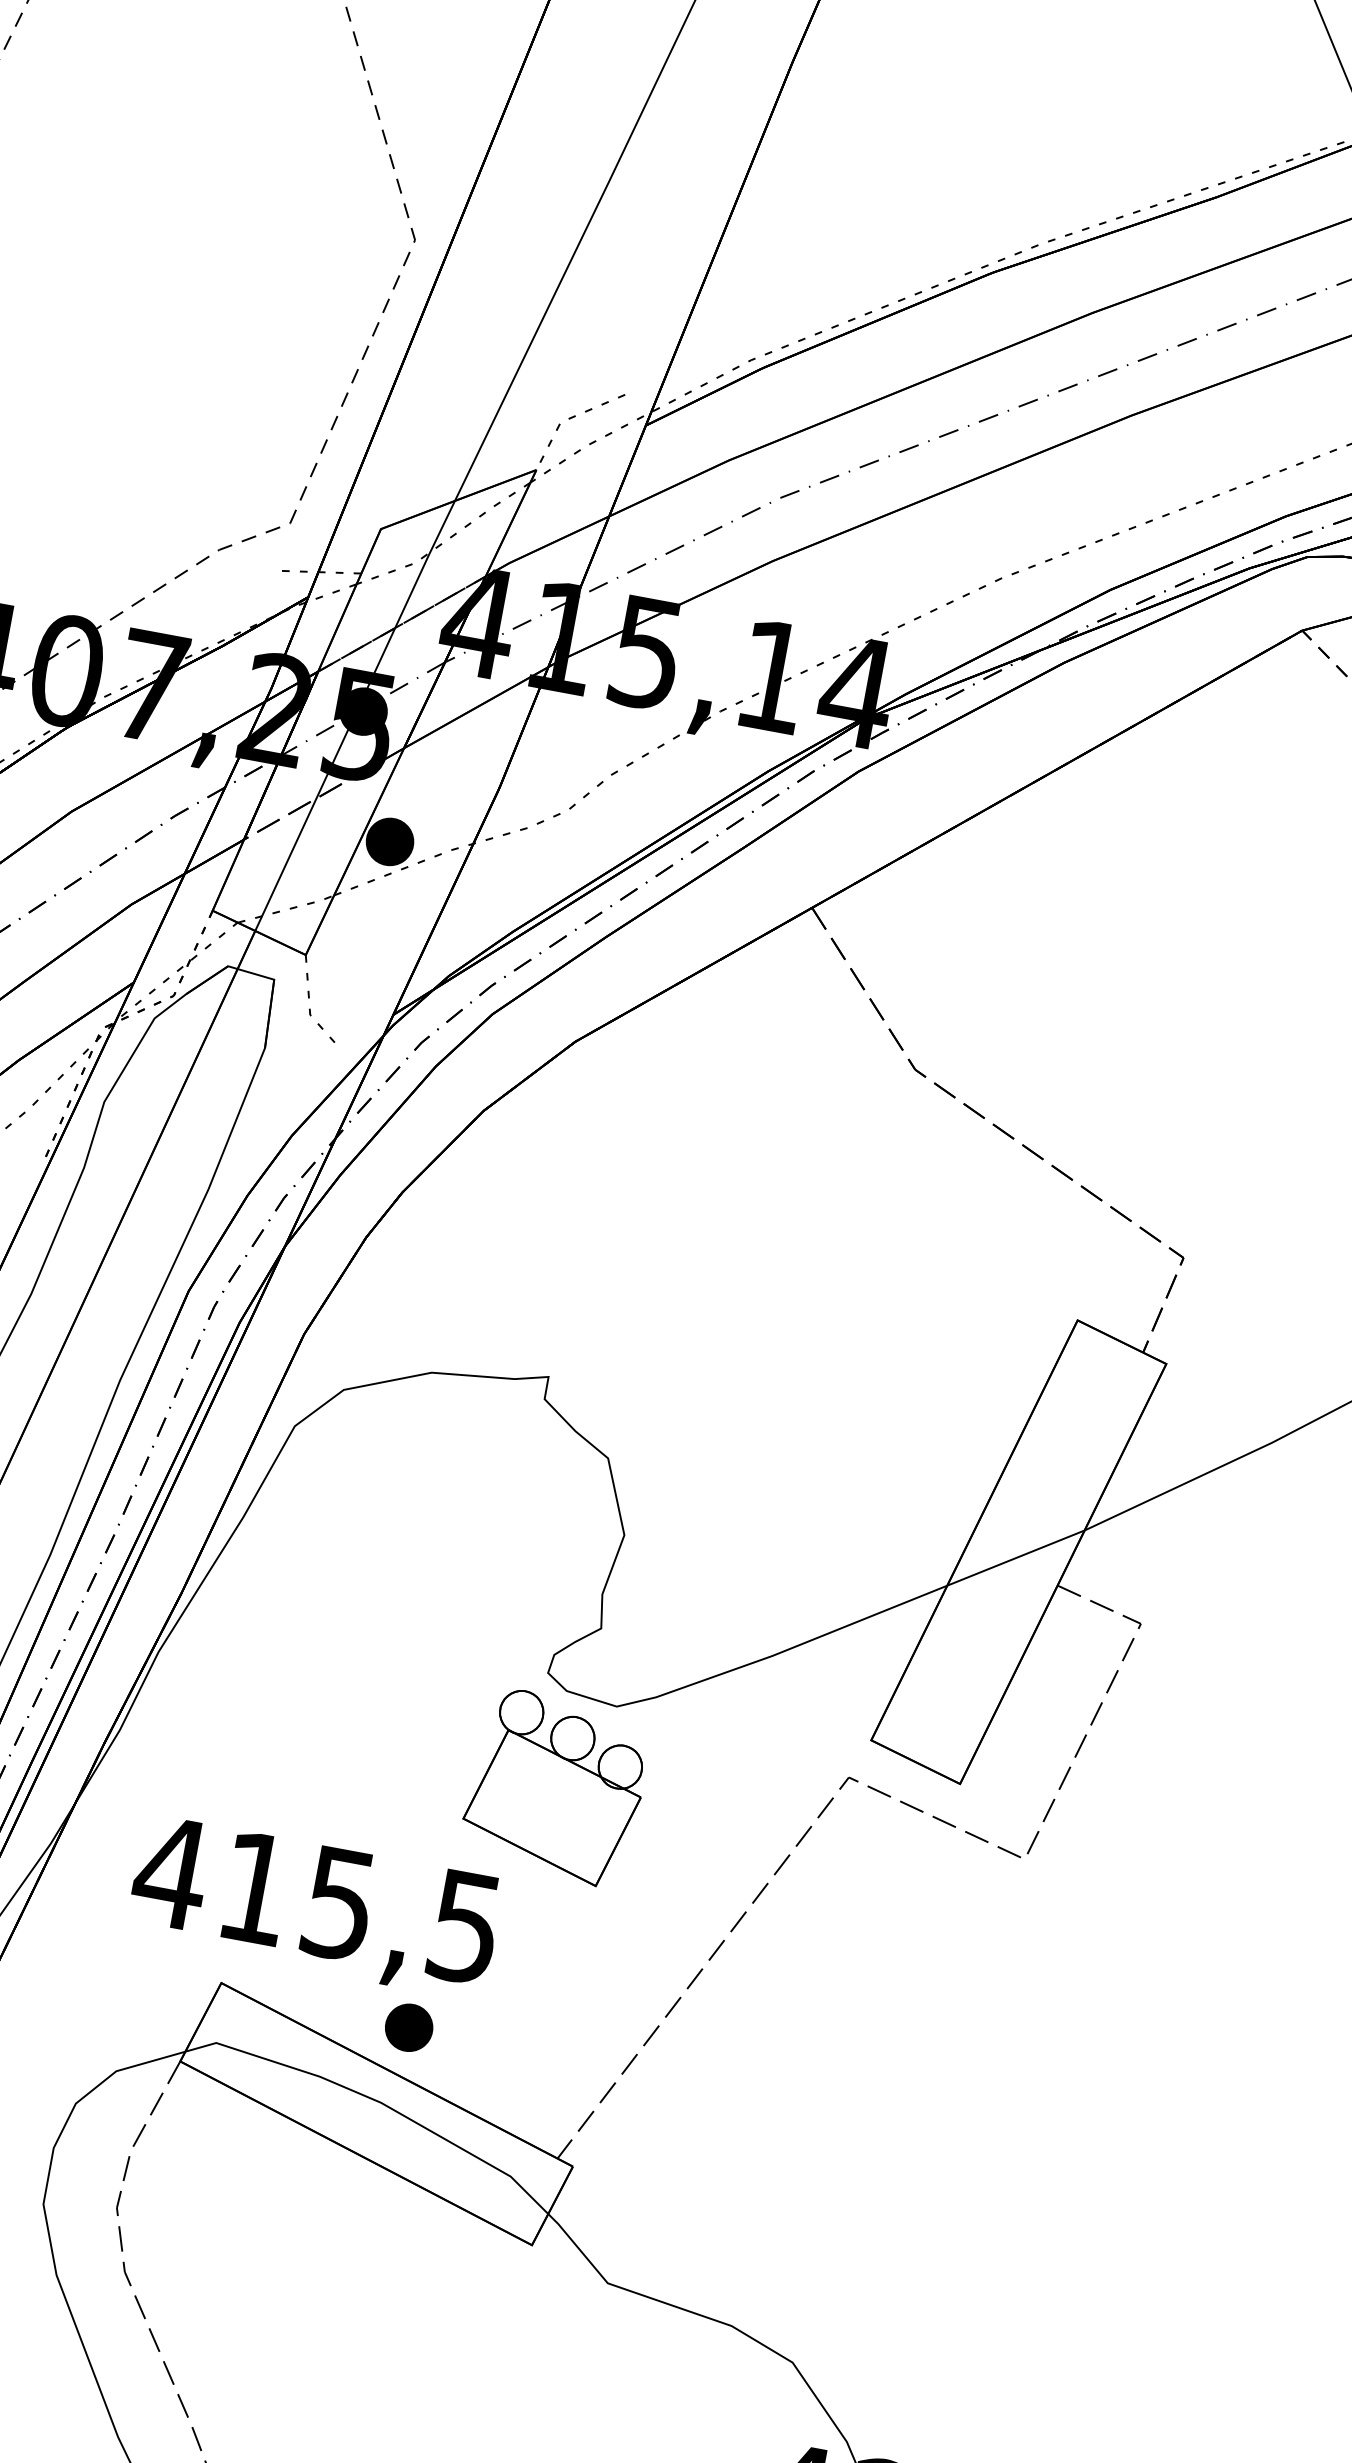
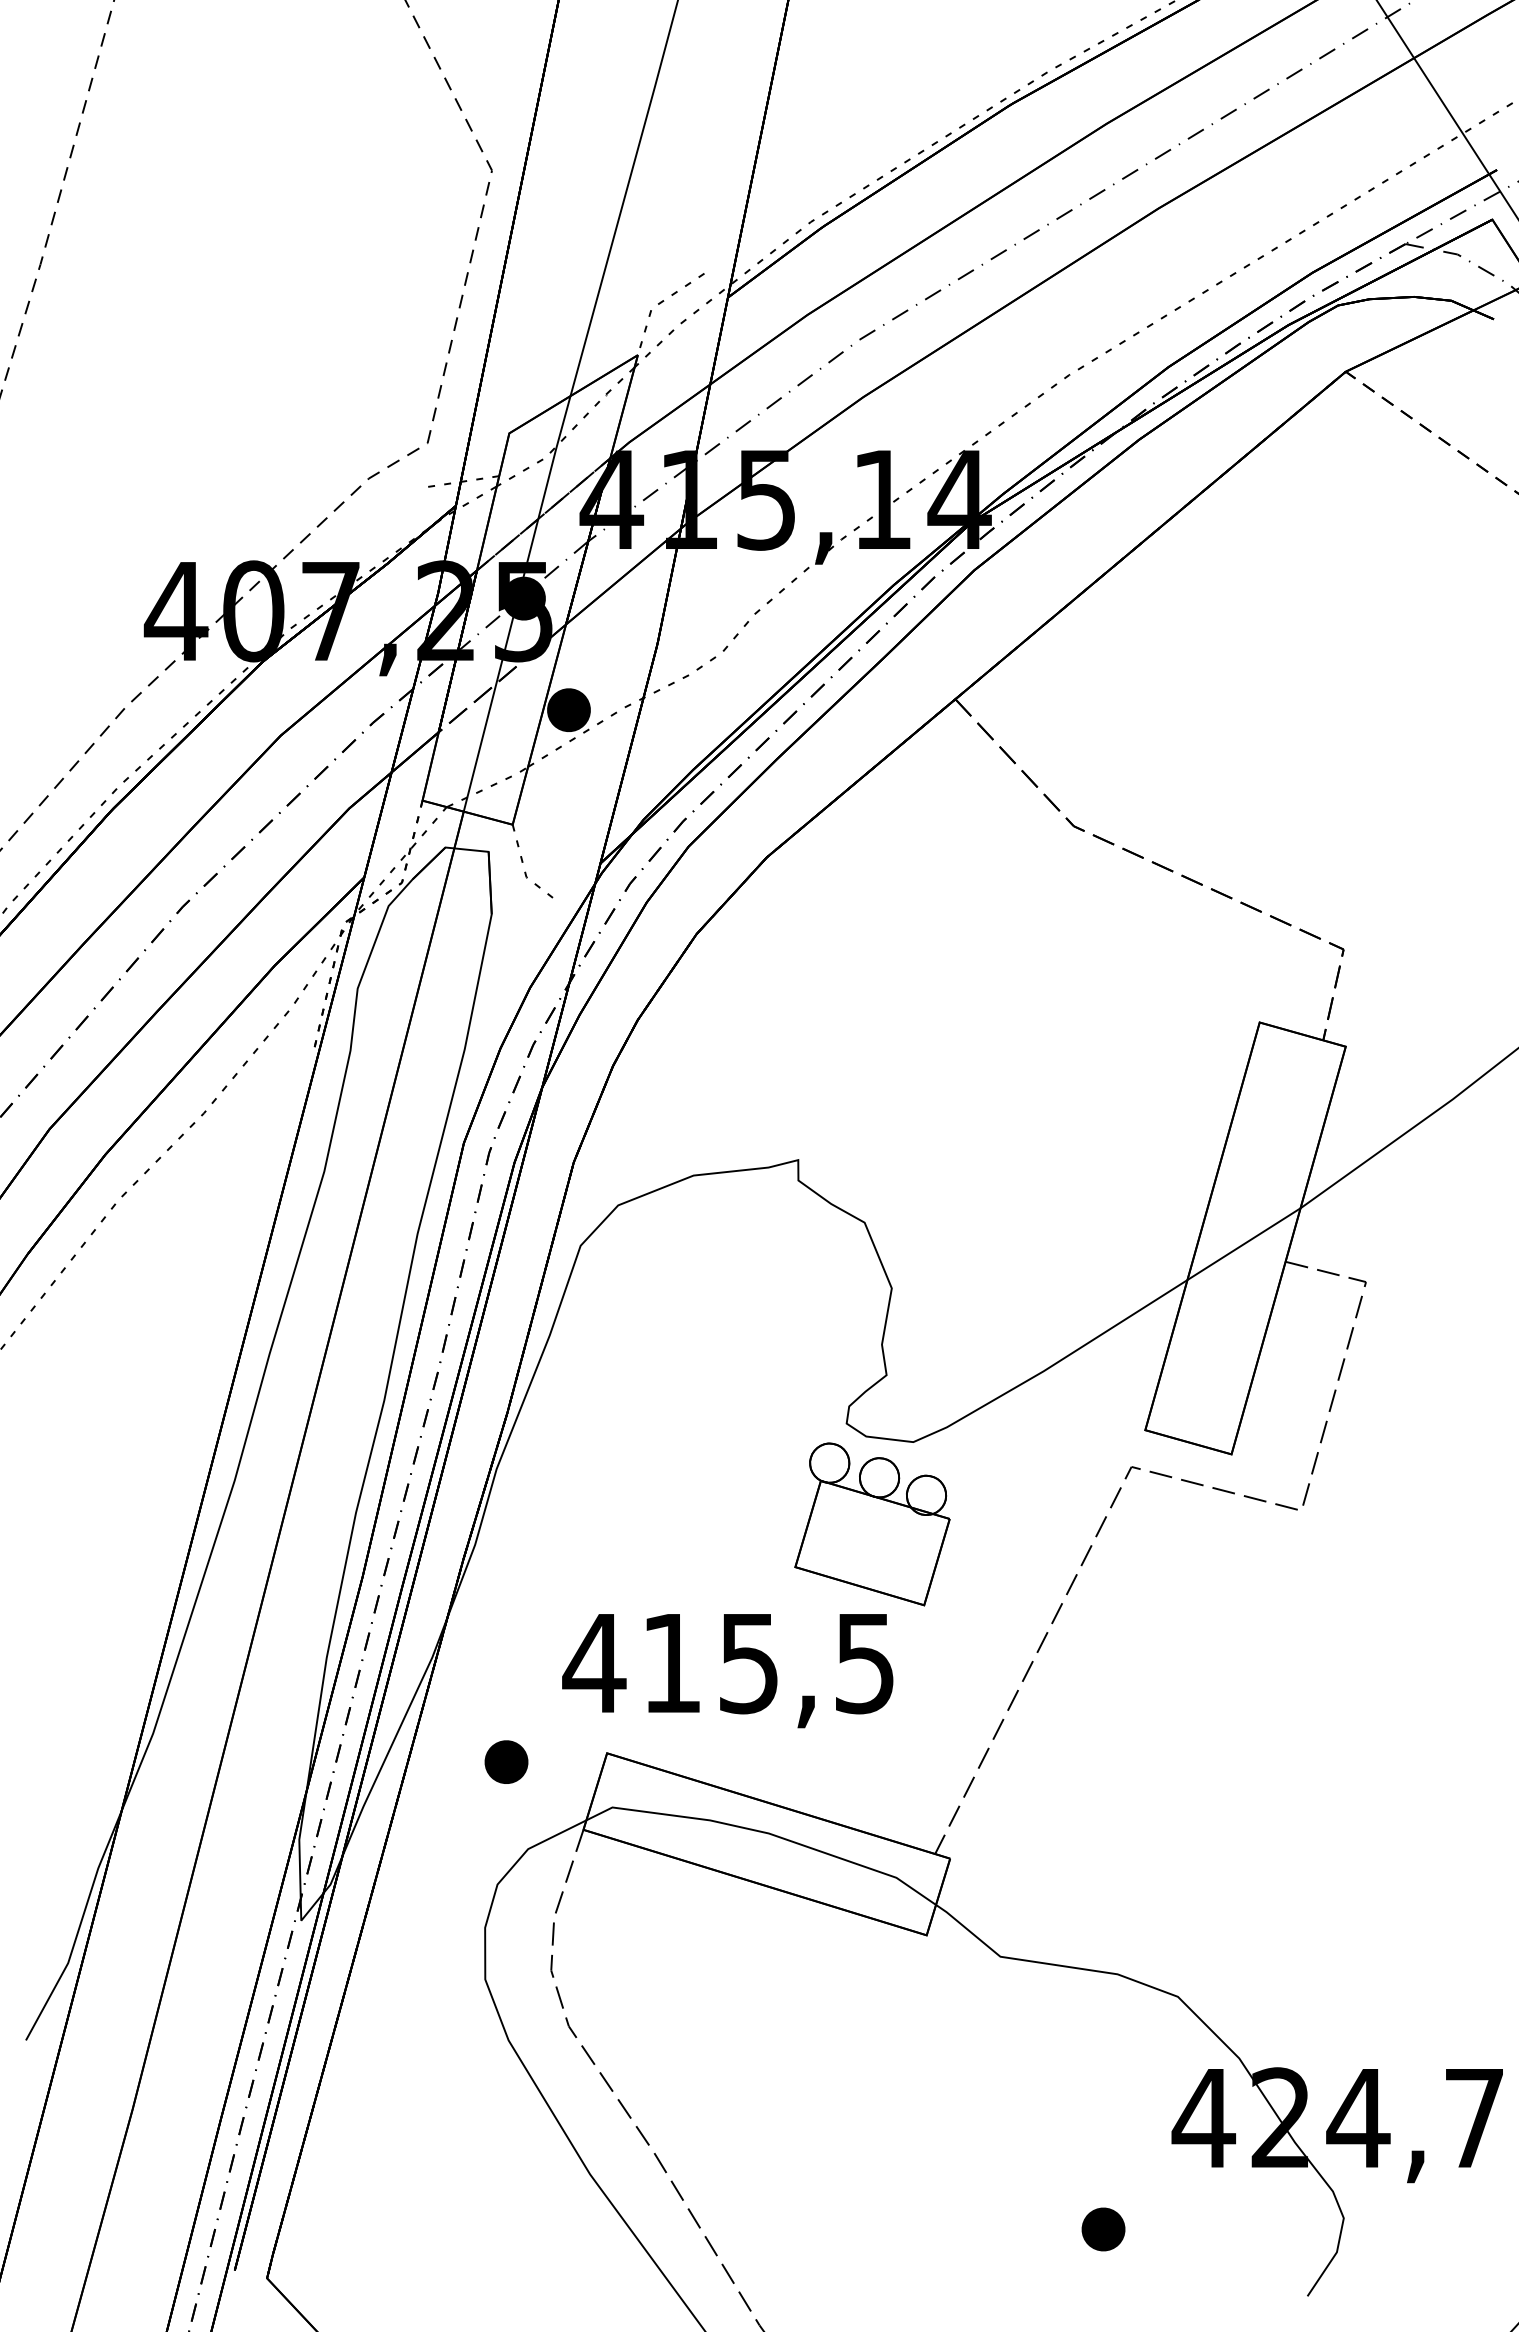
text: (314, 1908) -> (727, 1671), moved
part: (409, 2027) -> (506, 1761), moved

